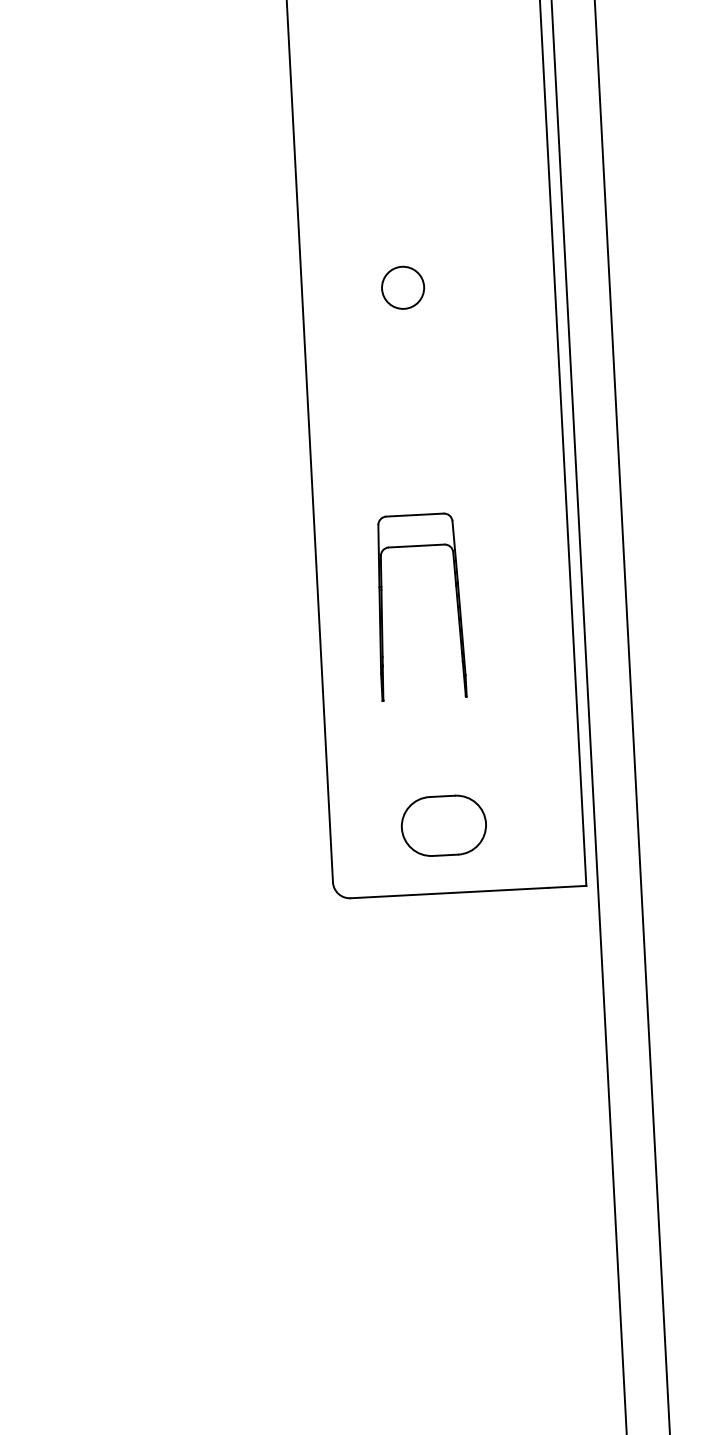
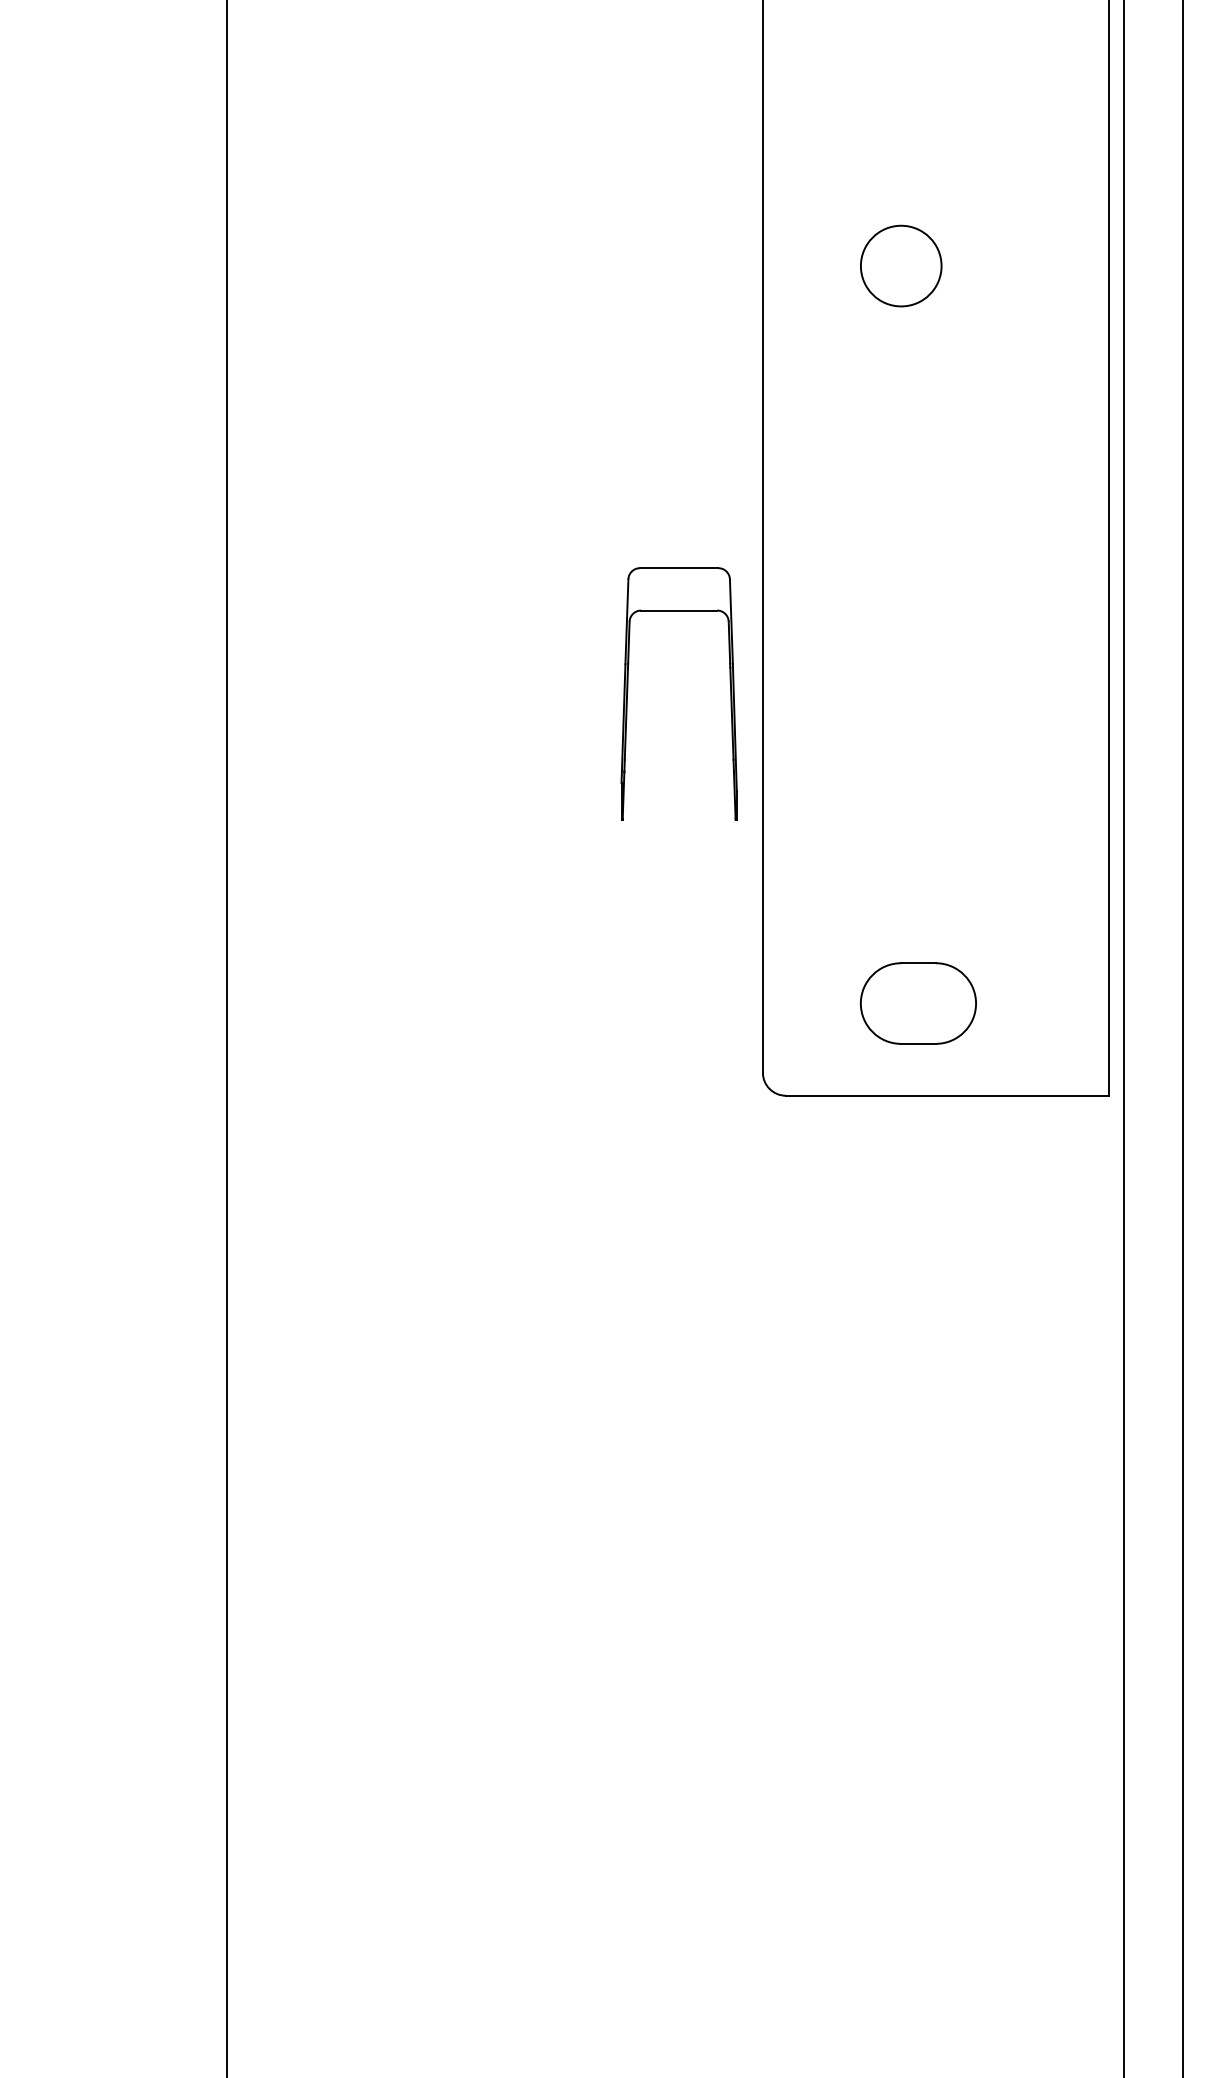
circle: (402, 287) -> (900, 265), size x1.4
part: (382, 607) -> (628, 691), moved

